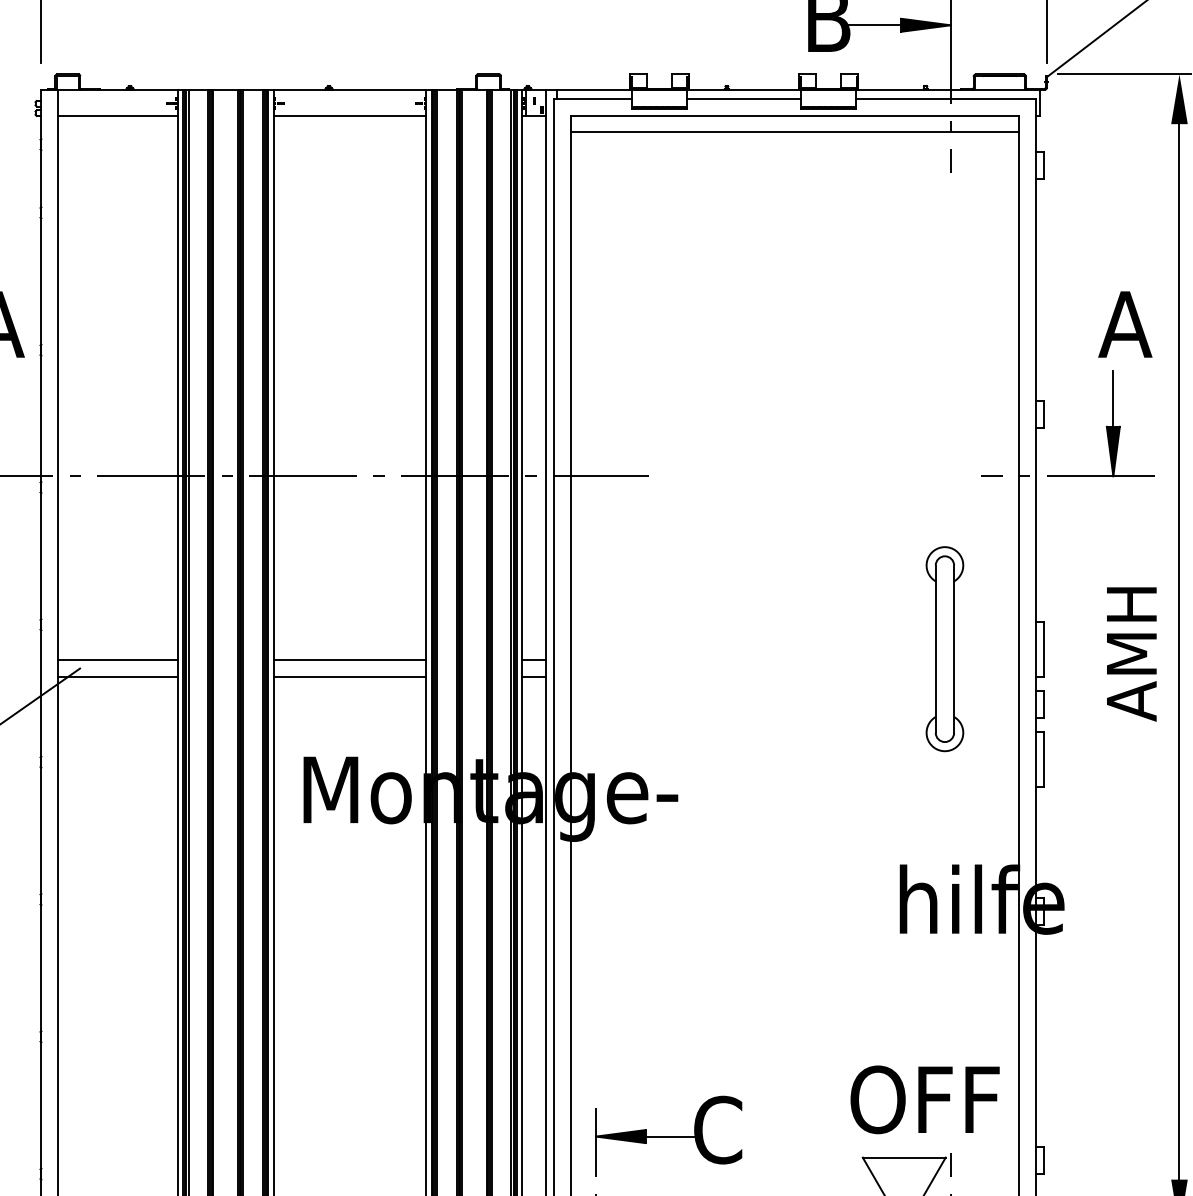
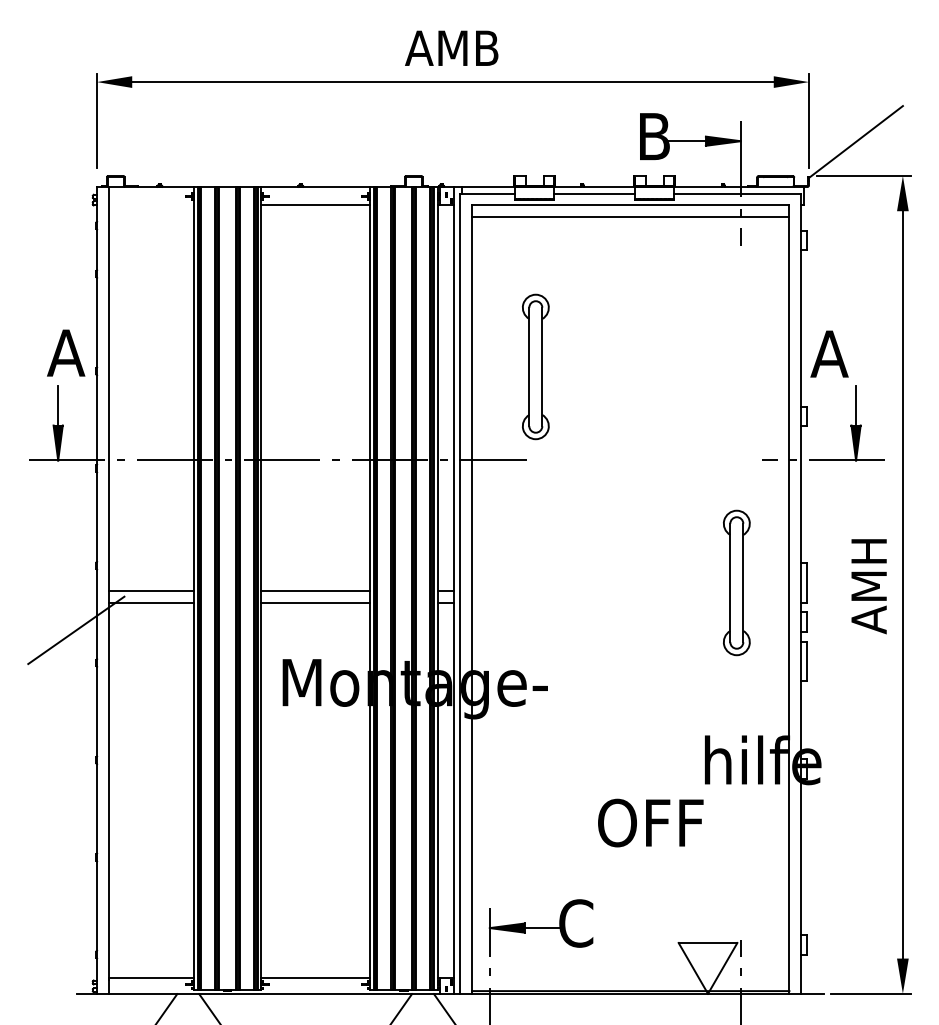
line: (116, 116) -> (150, 205), removed
text: (1125, 323) -> (829, 353), moved
part: (660, 343) -> (535, 366), added
text: (924, 1099) -> (650, 822), moved

